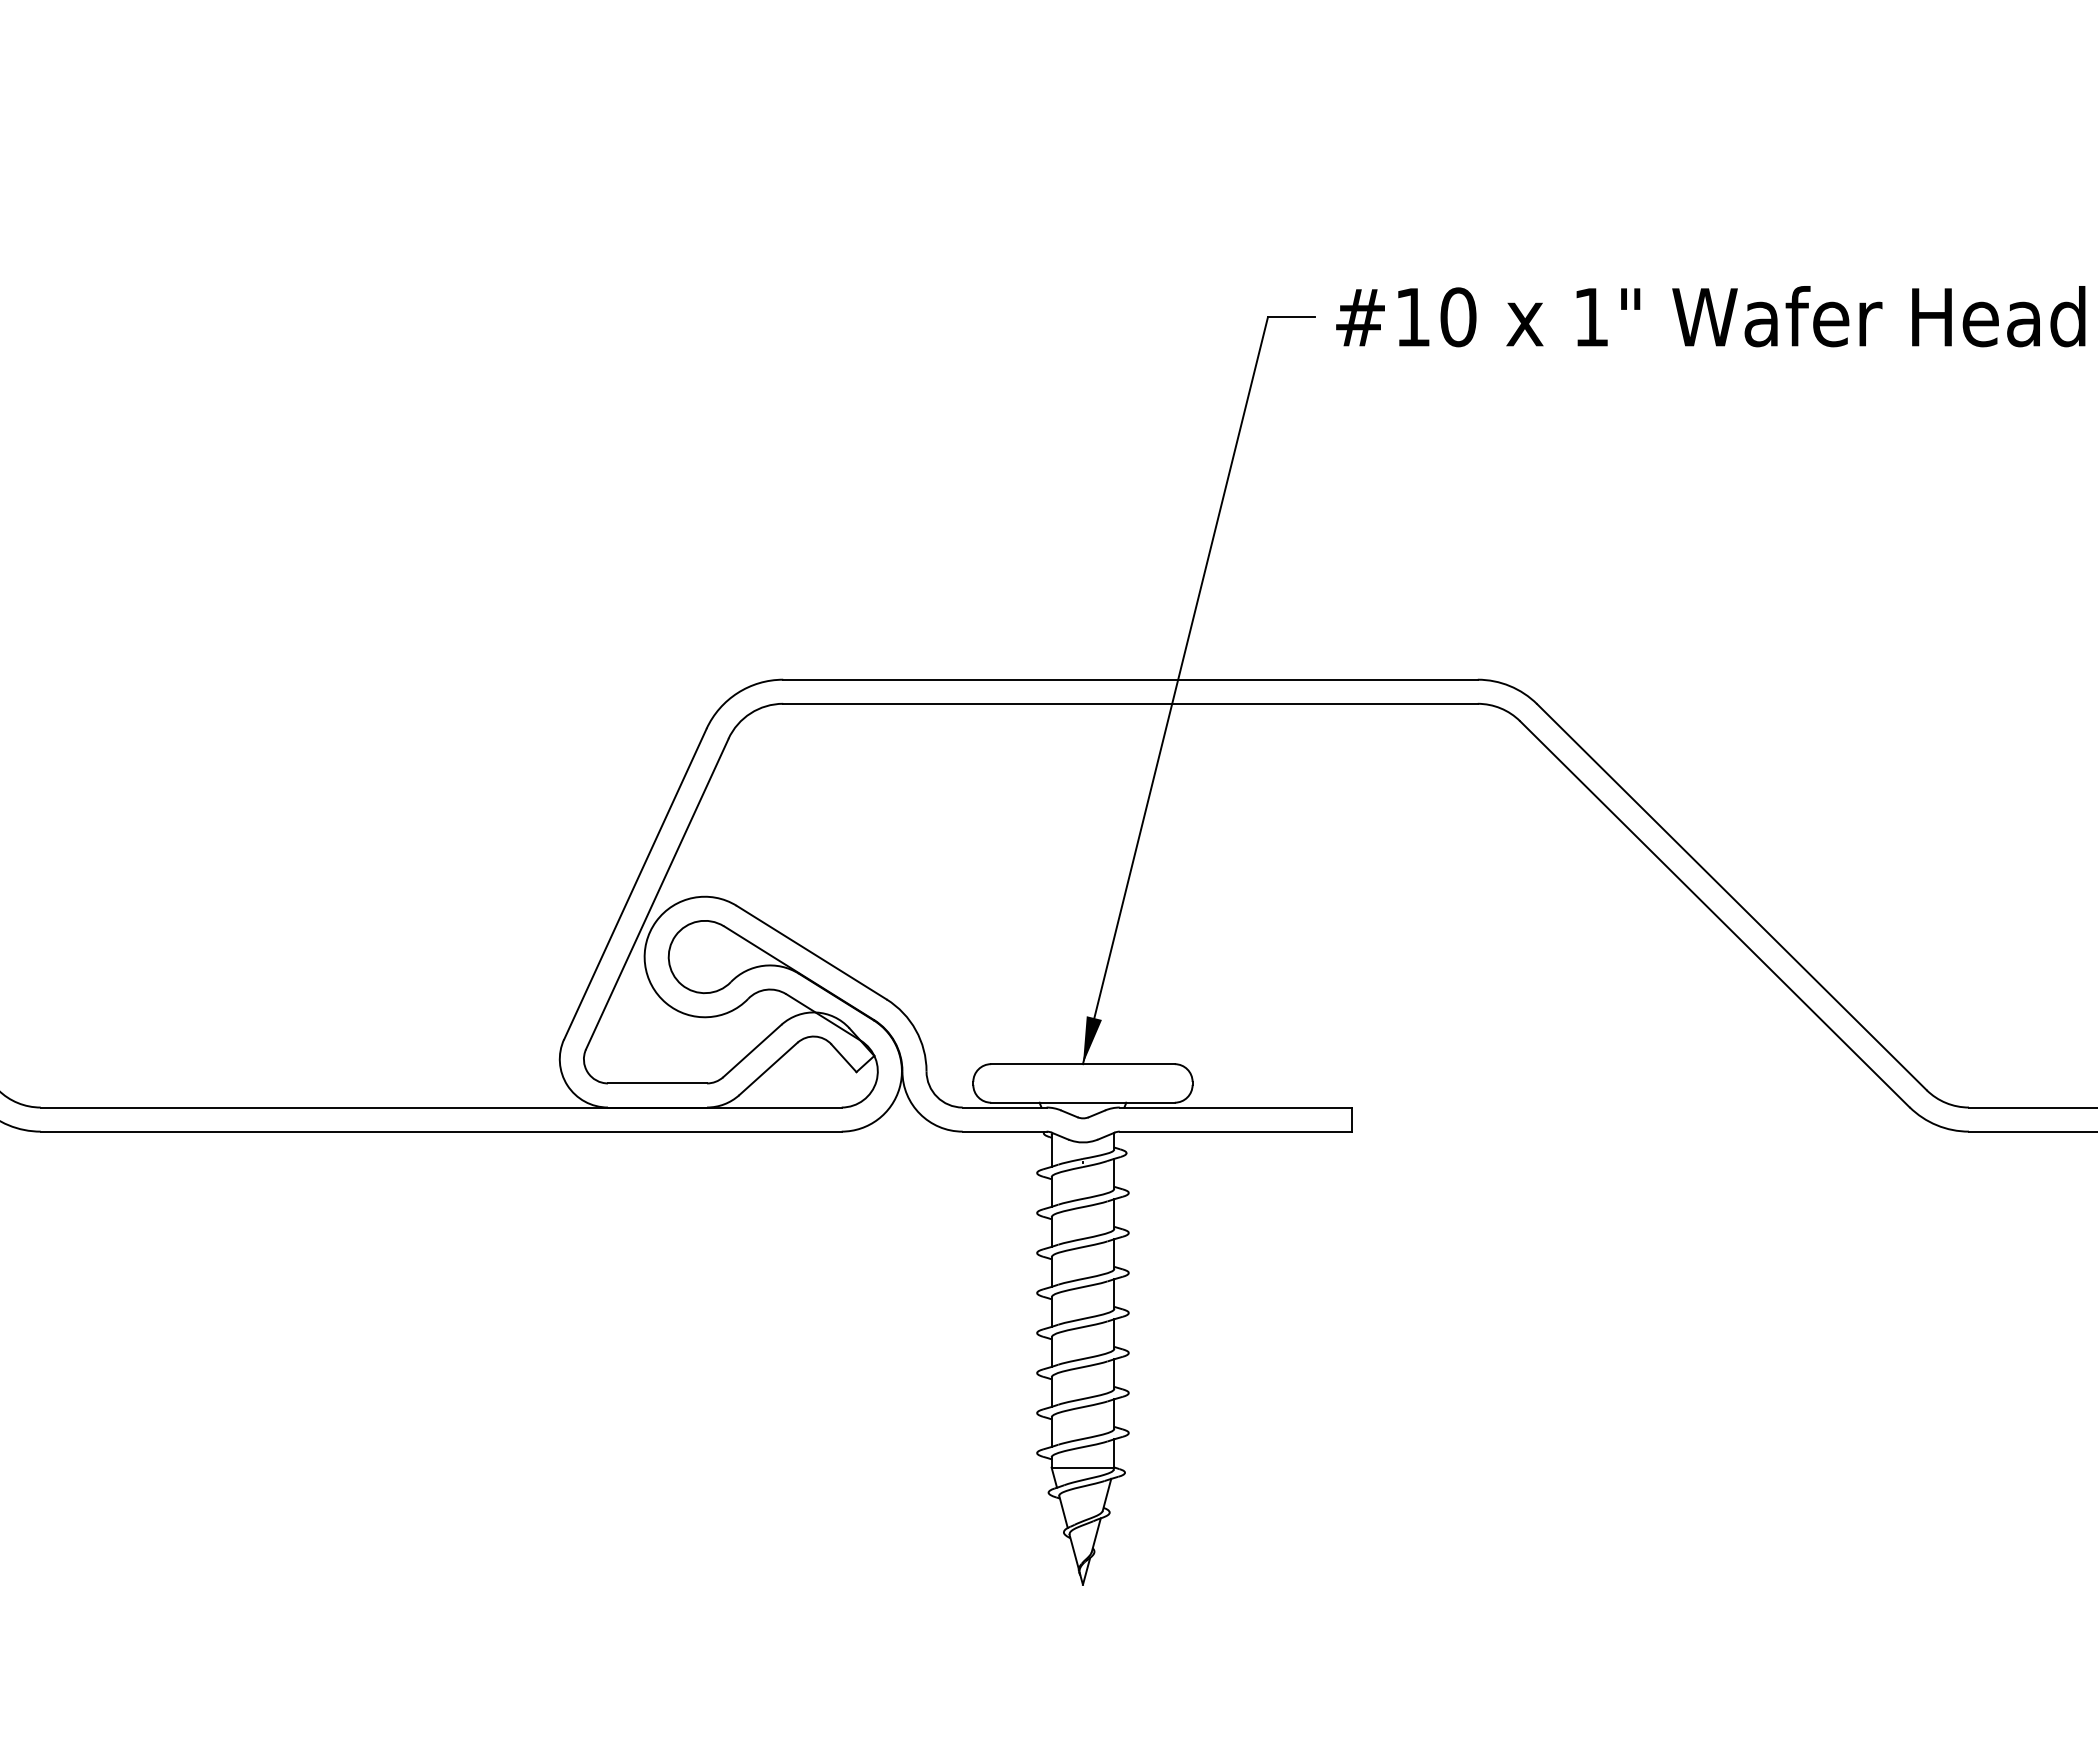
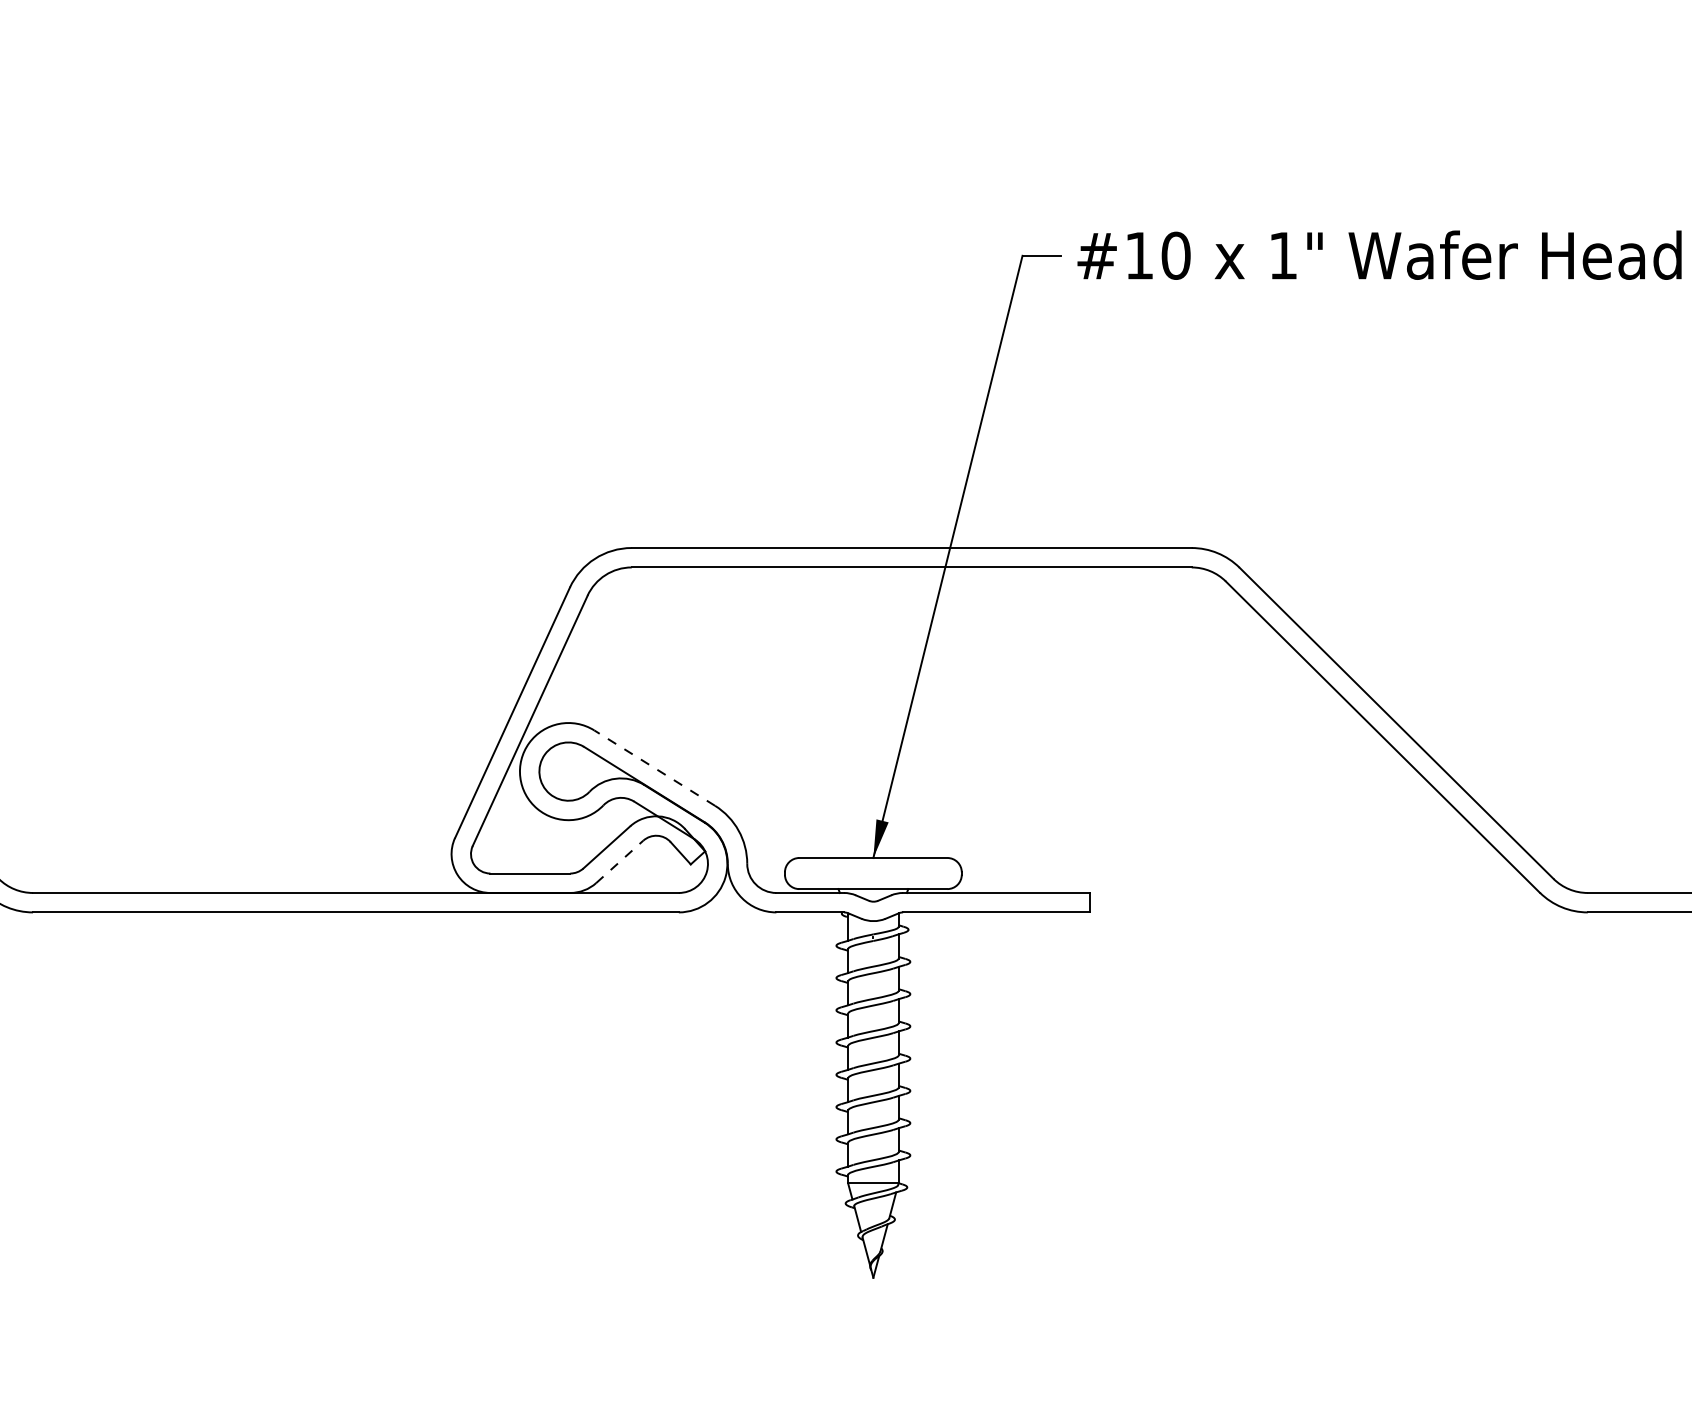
line: (811, 952) -> (654, 767), solid -> dashed
line: (768, 1068) -> (619, 861), solid -> dashed

